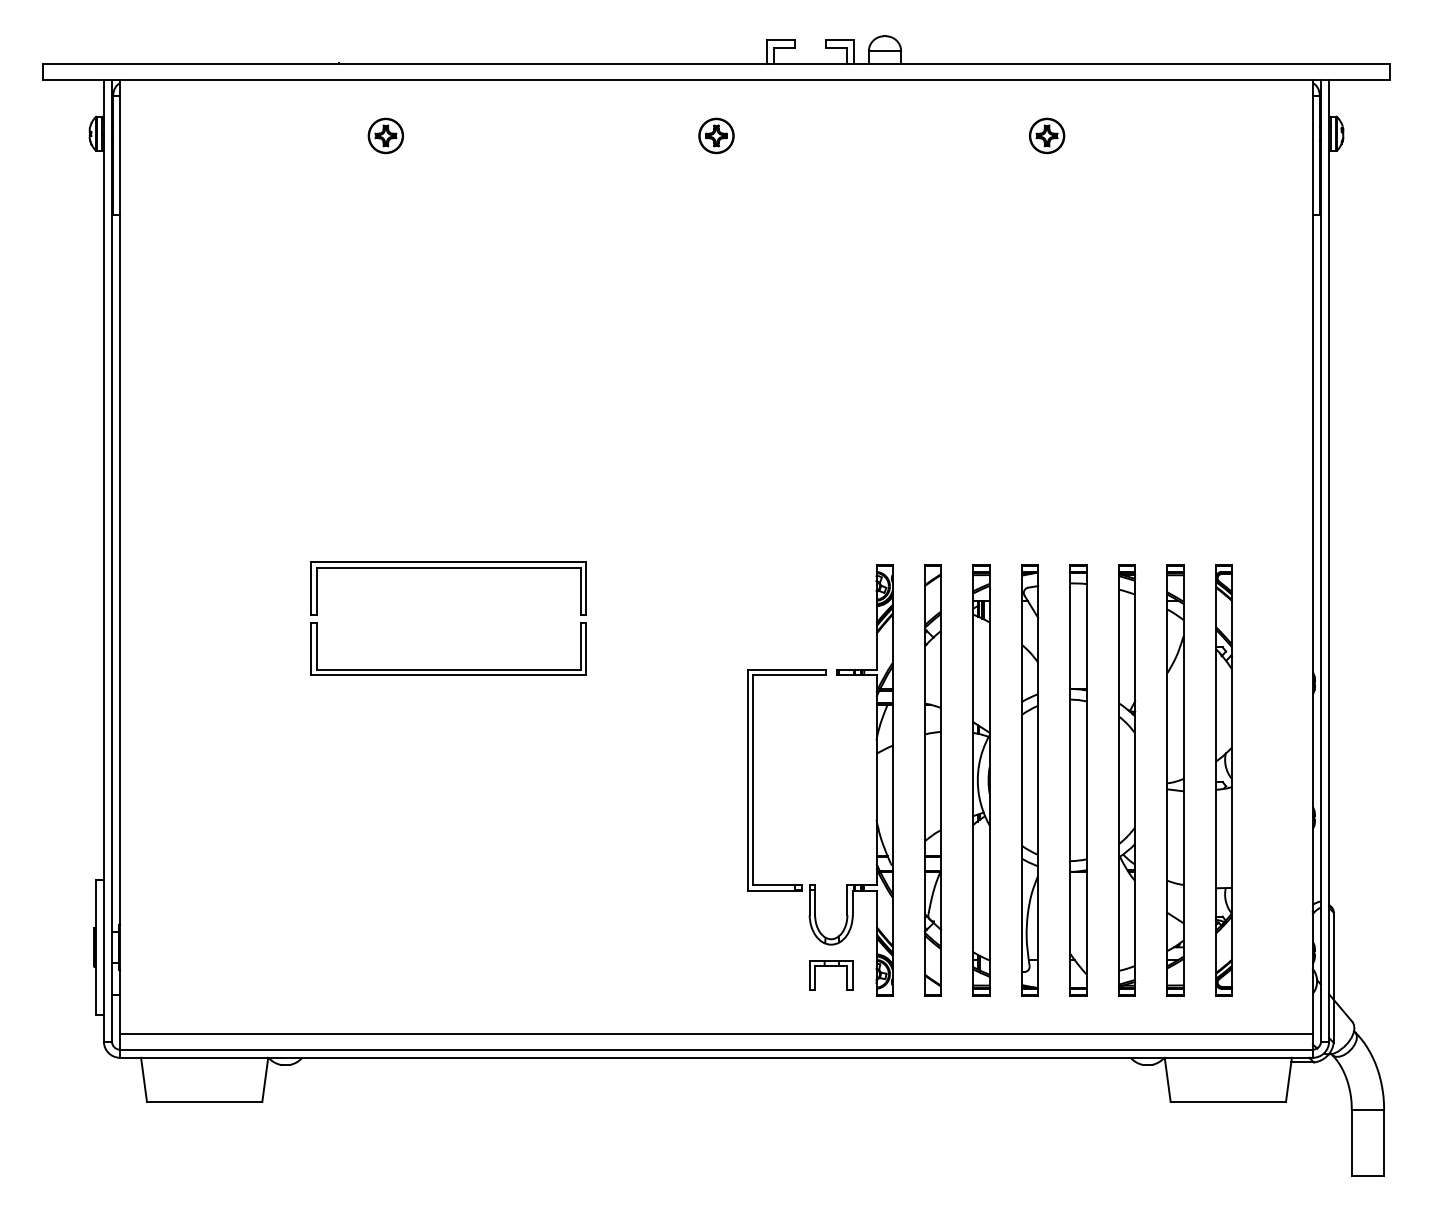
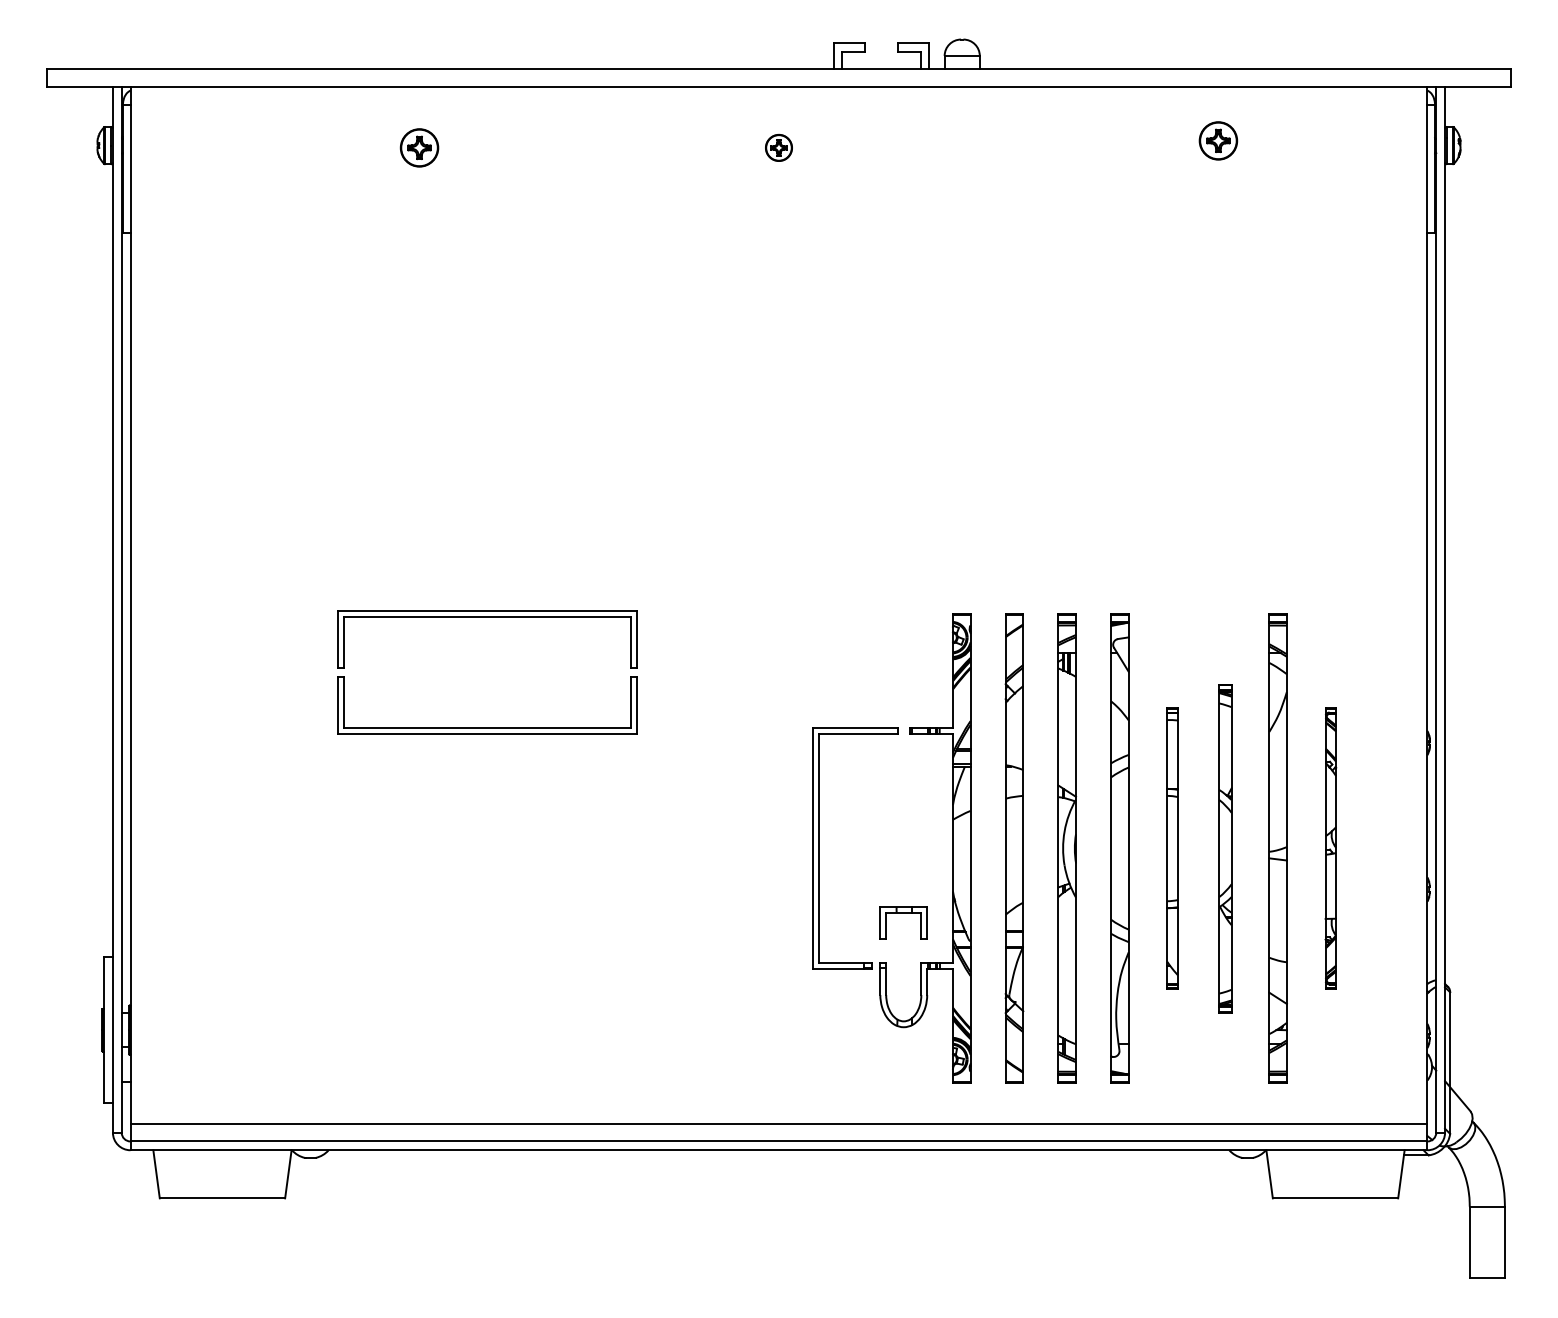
part: (716, 135) -> (778, 147), size x0.7
part: (1047, 135) -> (1218, 140), moved
part: (1078, 780) -> (1172, 848), size x0.6
part: (1127, 780) -> (1225, 848), size x0.7
part: (1223, 780) -> (1330, 848), size x0.6
part: (831, 966) -> (903, 913), moved

